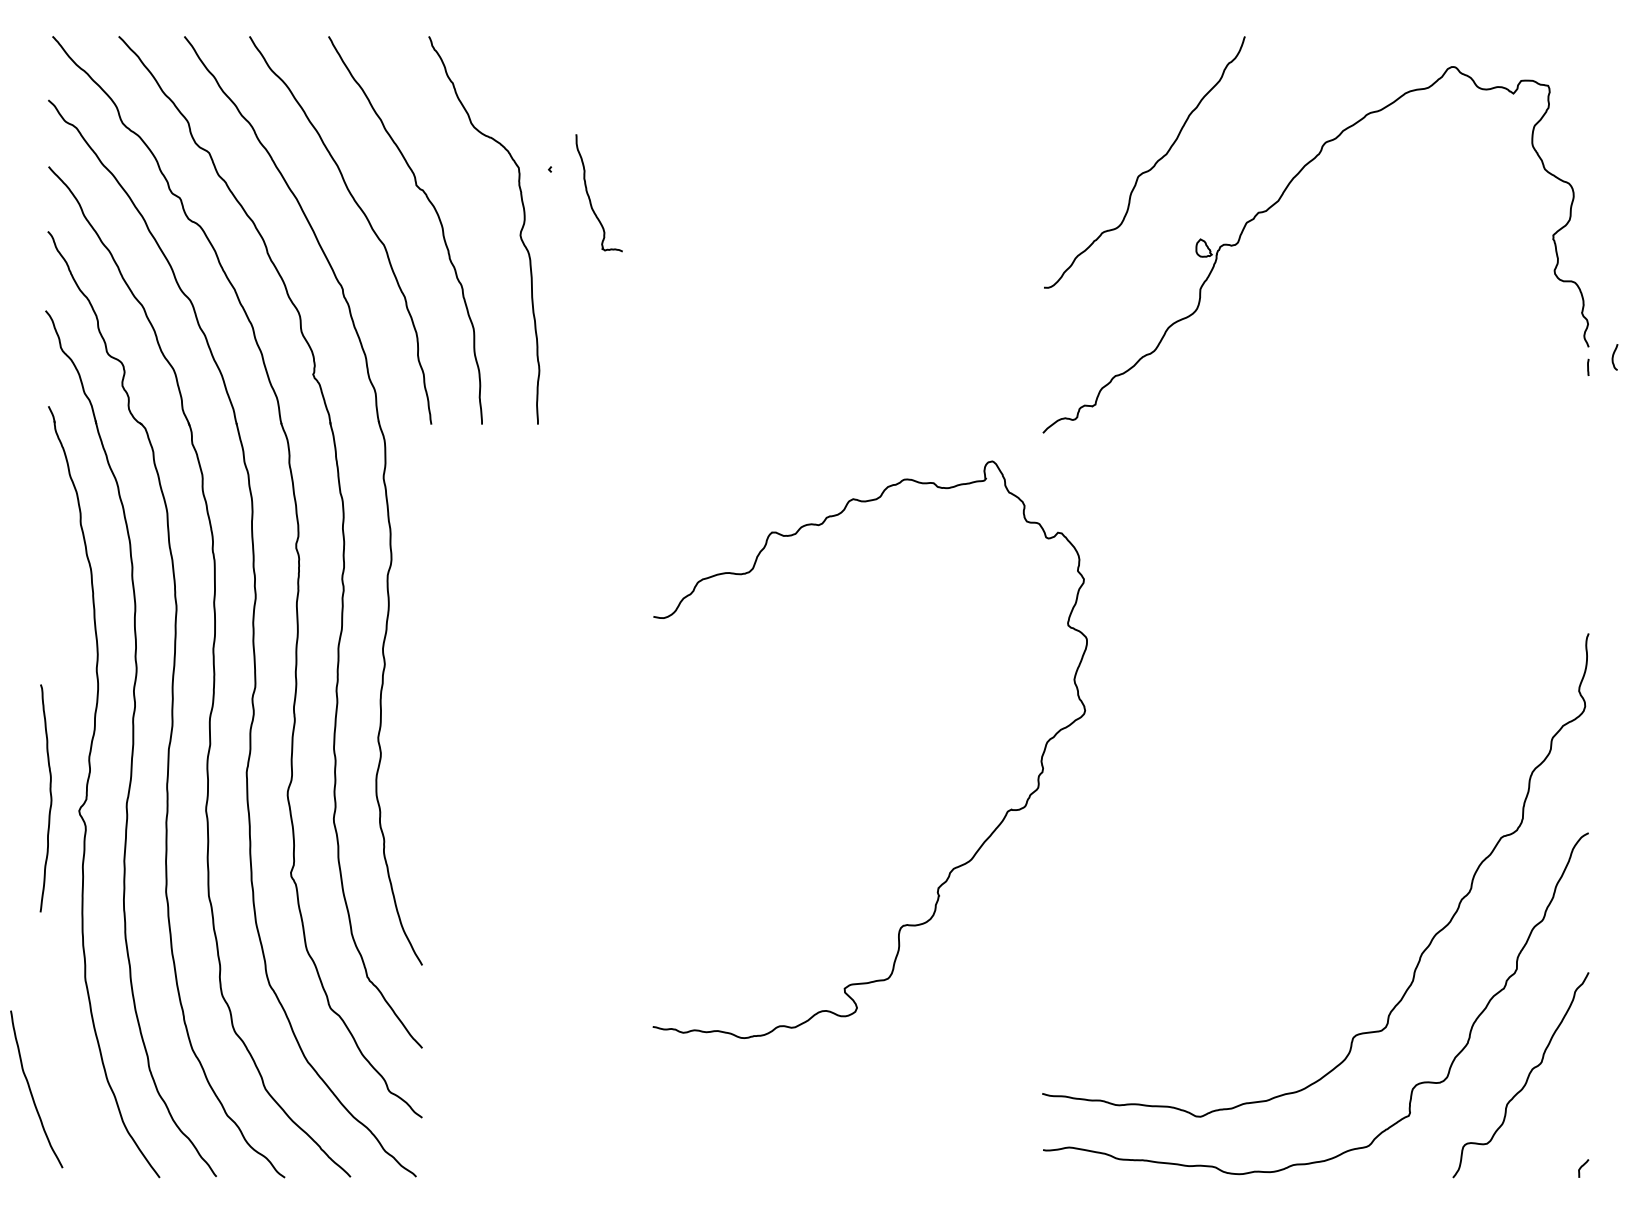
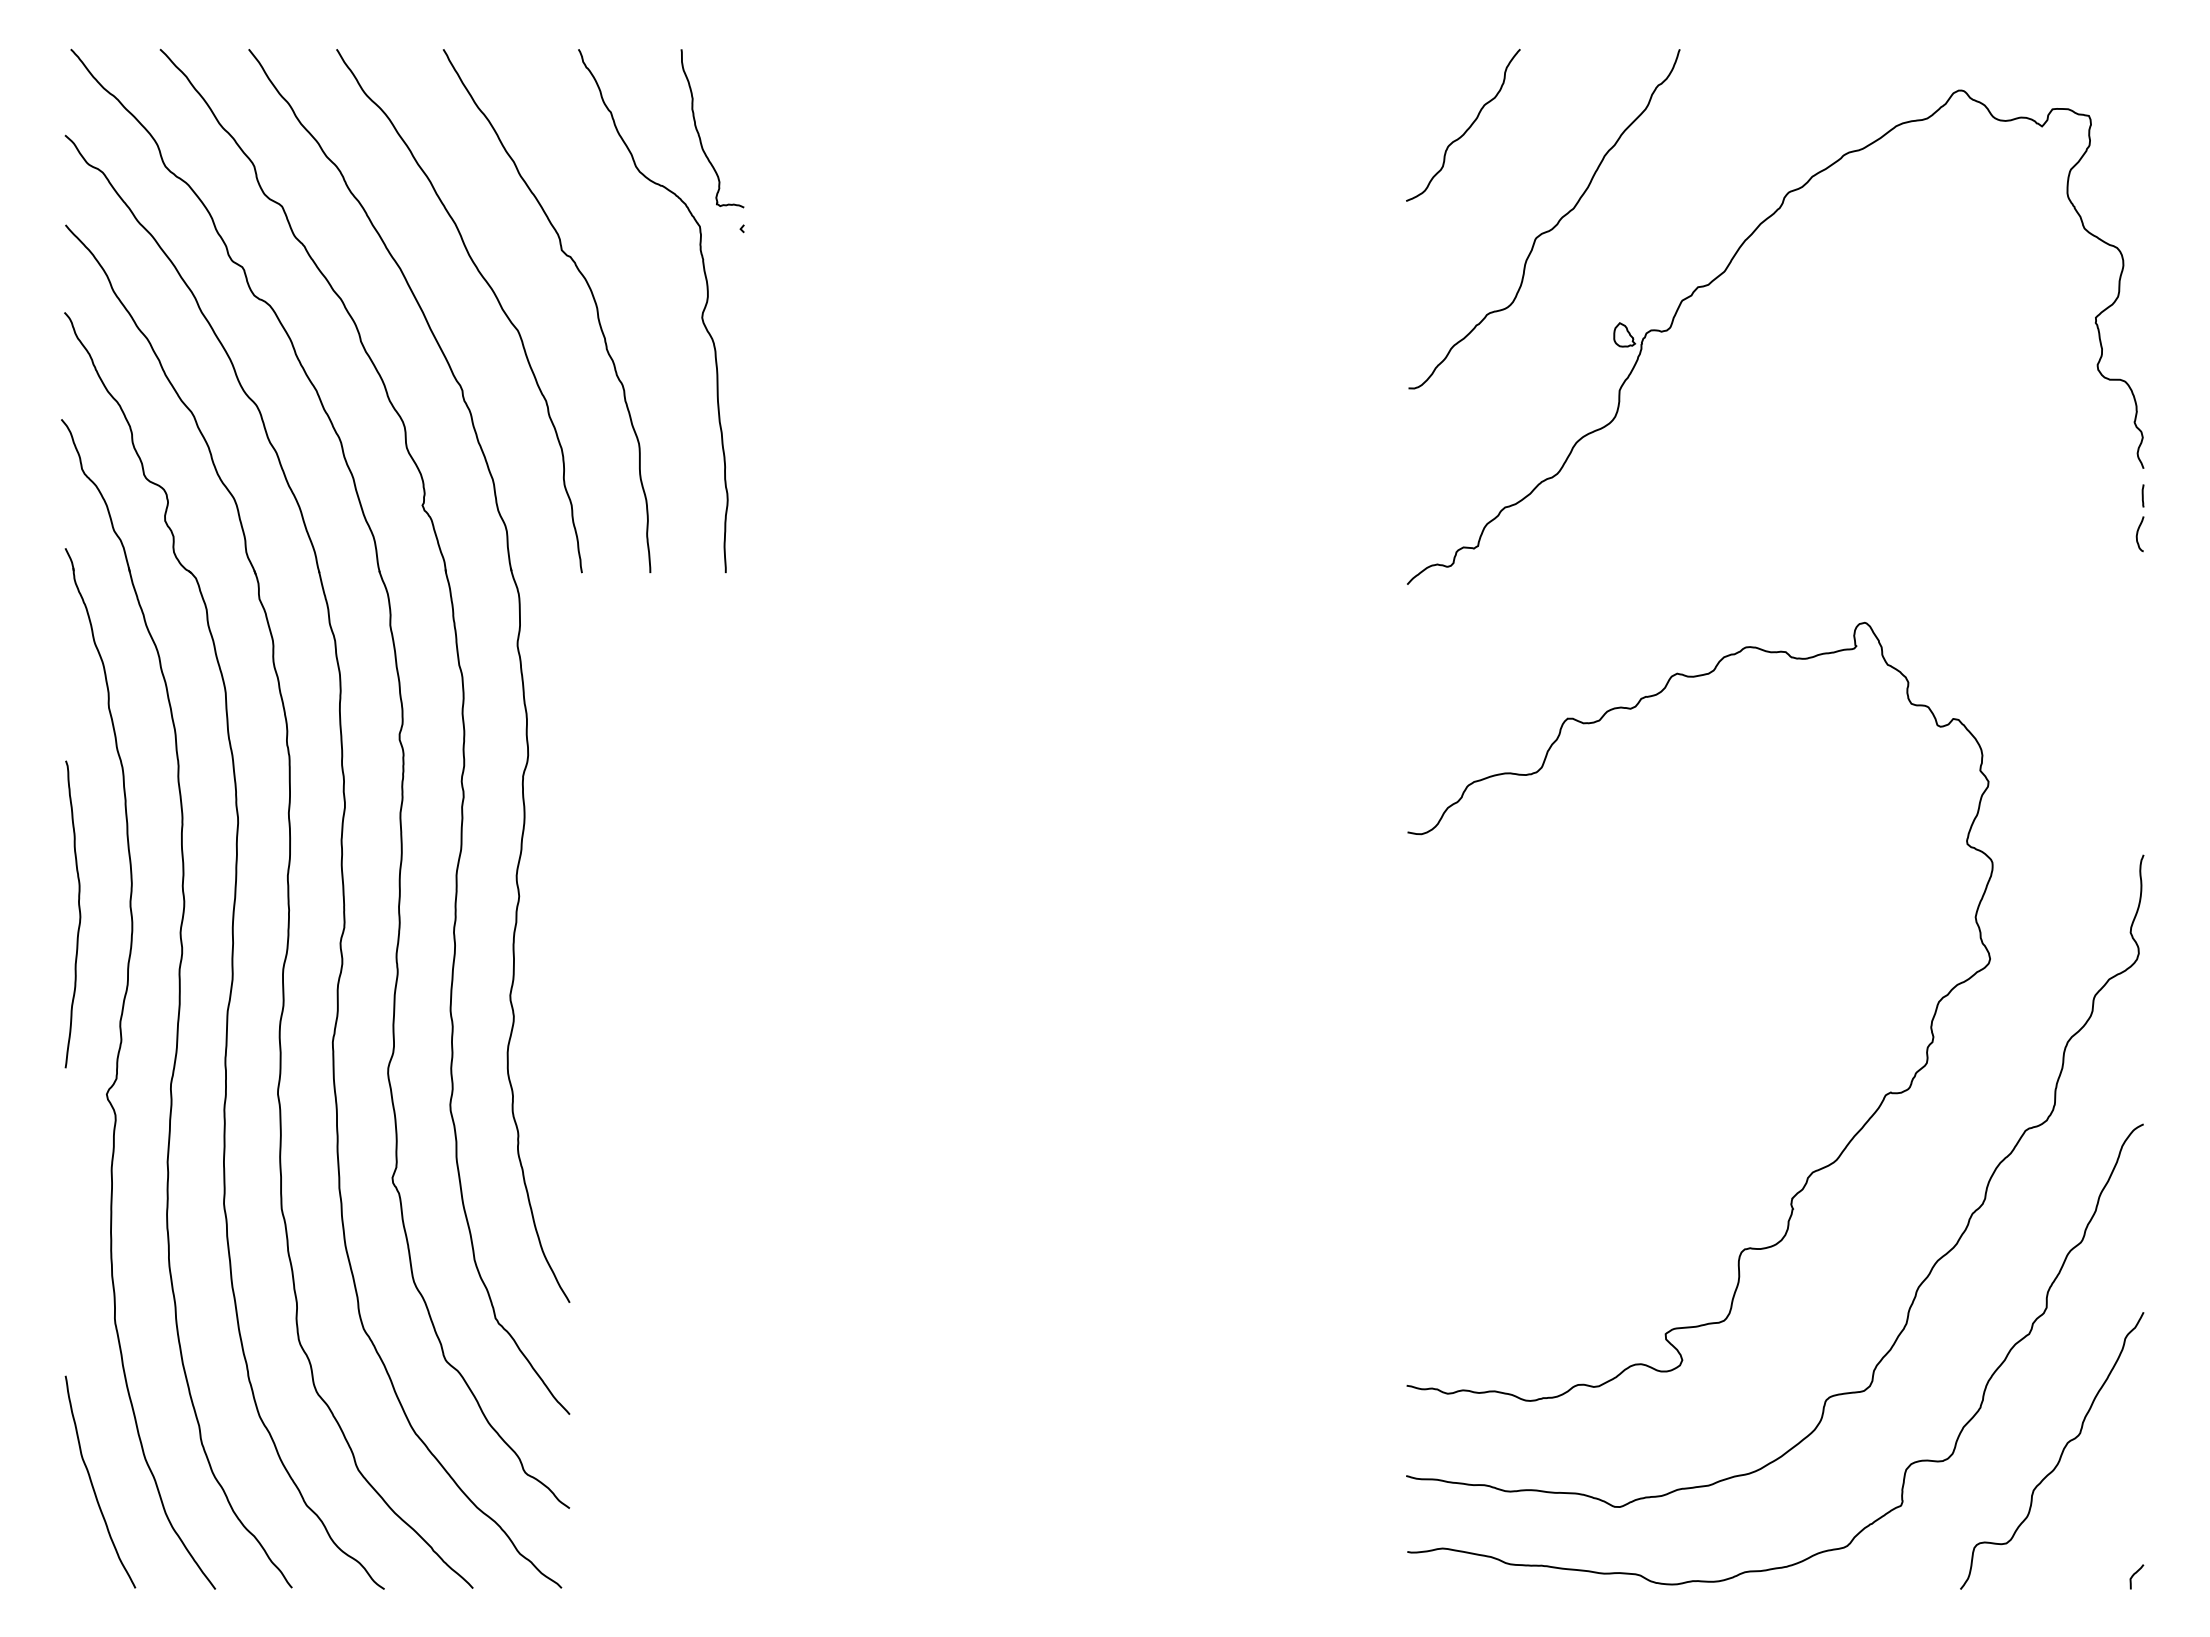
curve: (1087, 95) -> (1467, 128), added
curve: (589, 196) -> (699, 133), moved
curve: (1613, 356) -> (2138, 533), moved
curve: (50, 798) -> (79, 914), moved
curve: (953, 868) -> (1812, 1171), moved
curve: (30, 1089) -> (92, 1482), moved

